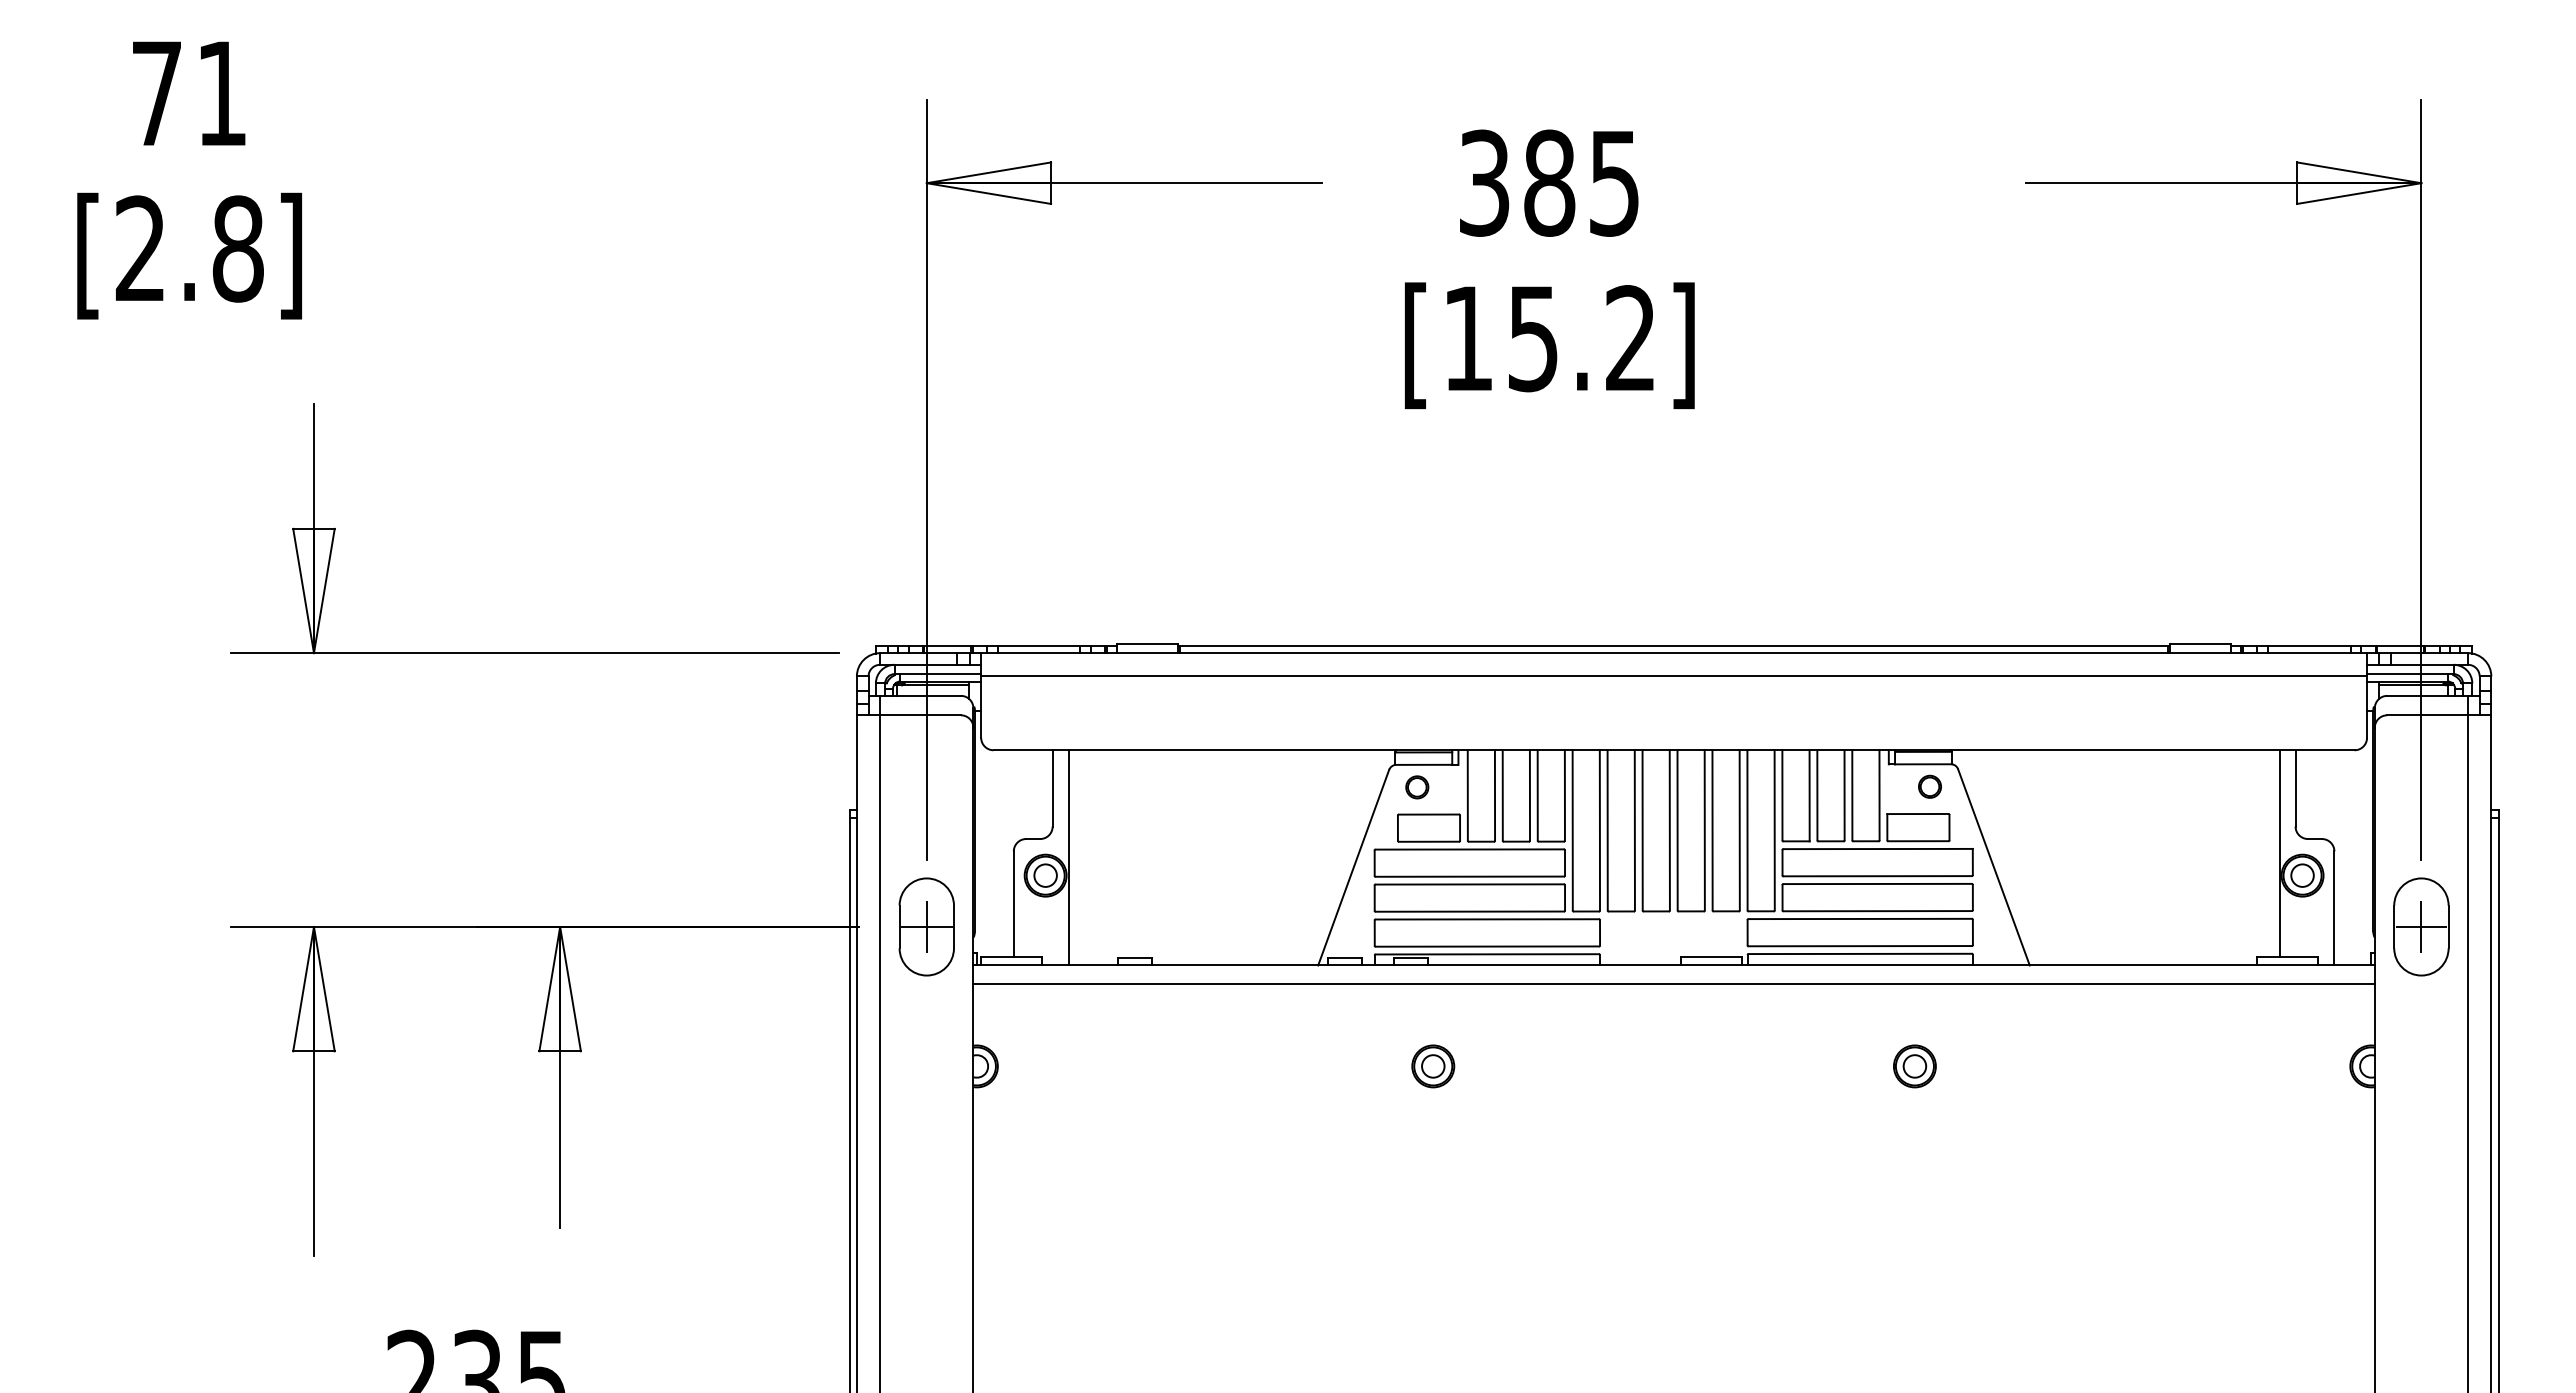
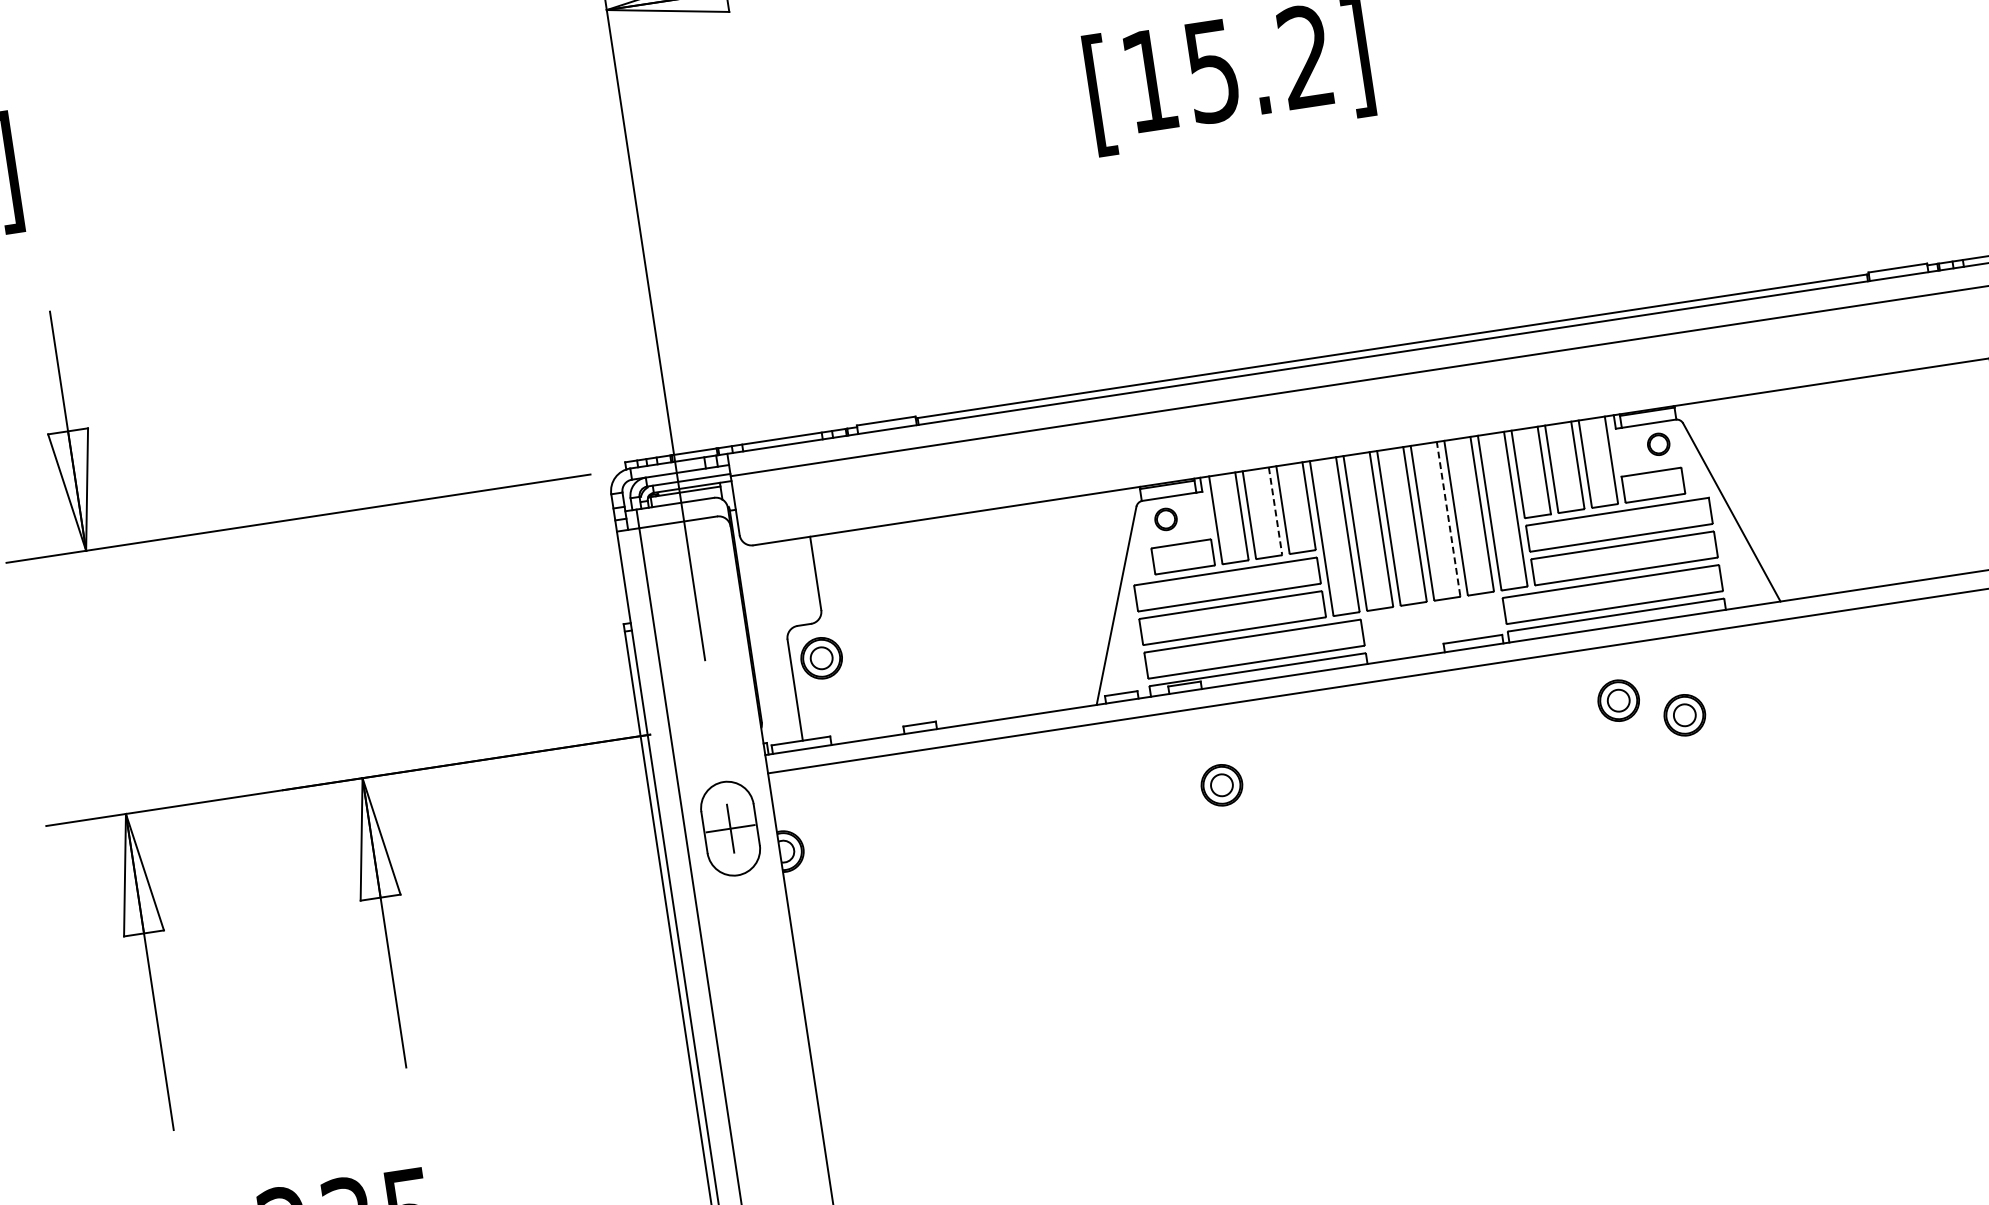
line: (1529, 795) -> (1275, 510), solid -> dashed
line: (1704, 829) -> (1448, 518), solid -> dashed
line: (1068, 857) -> (841, 637), removed
part: (926, 926) -> (730, 828), moved
part: (1849, 1041) -> (1618, 700), added

